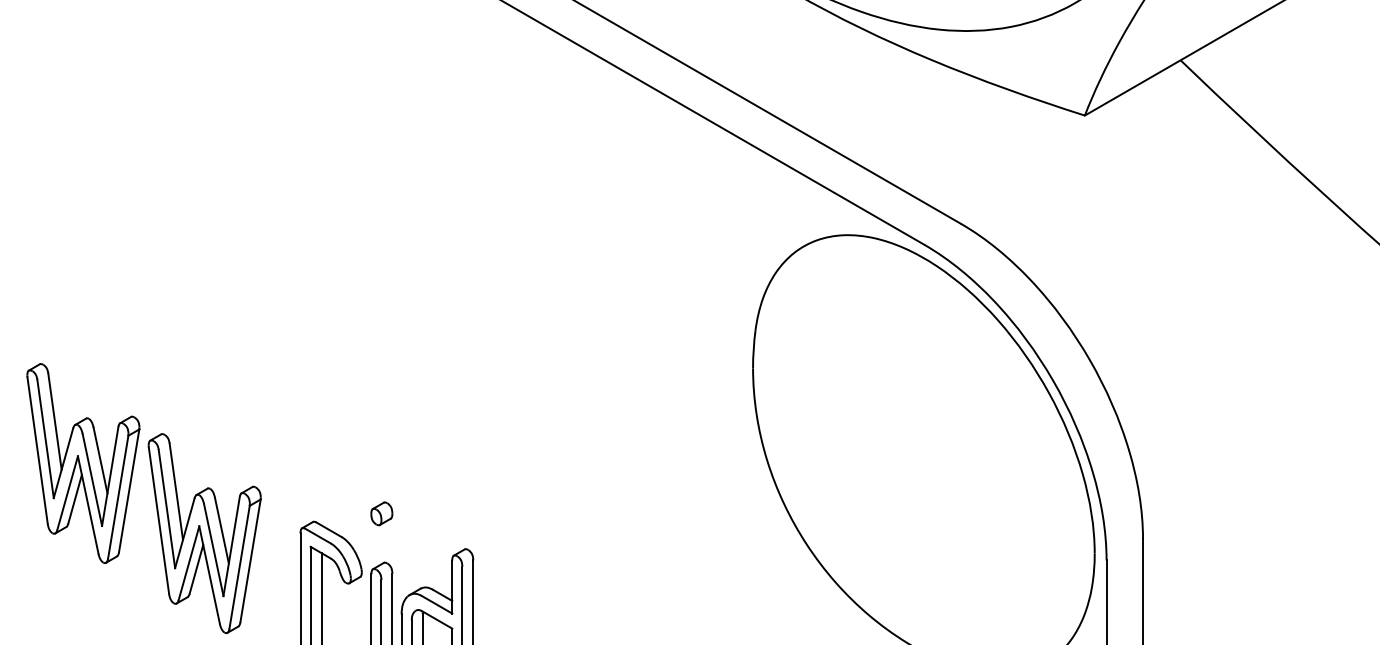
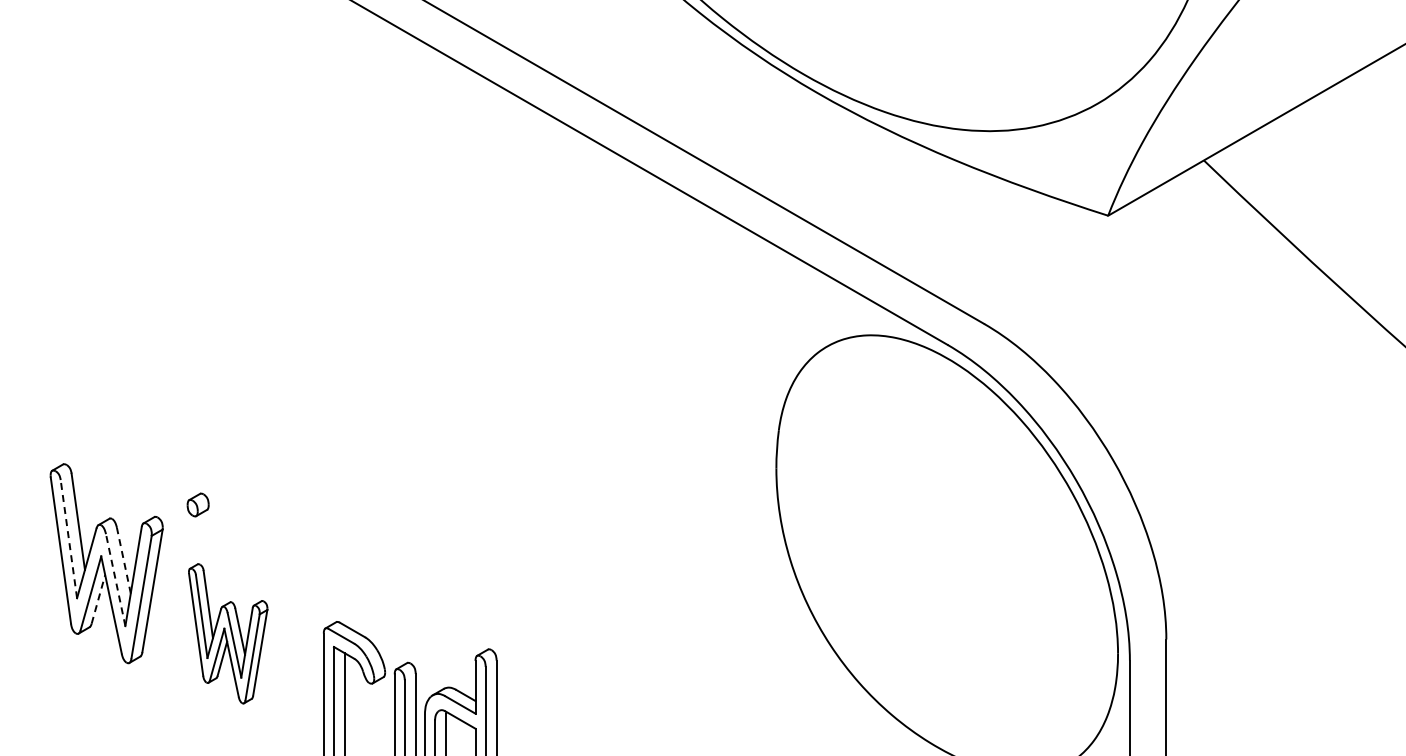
line: (45, 439) -> (68, 539), solid -> dashed
line: (100, 460) -> (123, 560), solid -> dashed
line: (92, 480) -> (115, 580), solid -> dashed
line: (75, 498) -> (98, 598), solid -> dashed
part: (381, 513) -> (197, 504), moved
part: (205, 533) -> (228, 633), size x0.7

